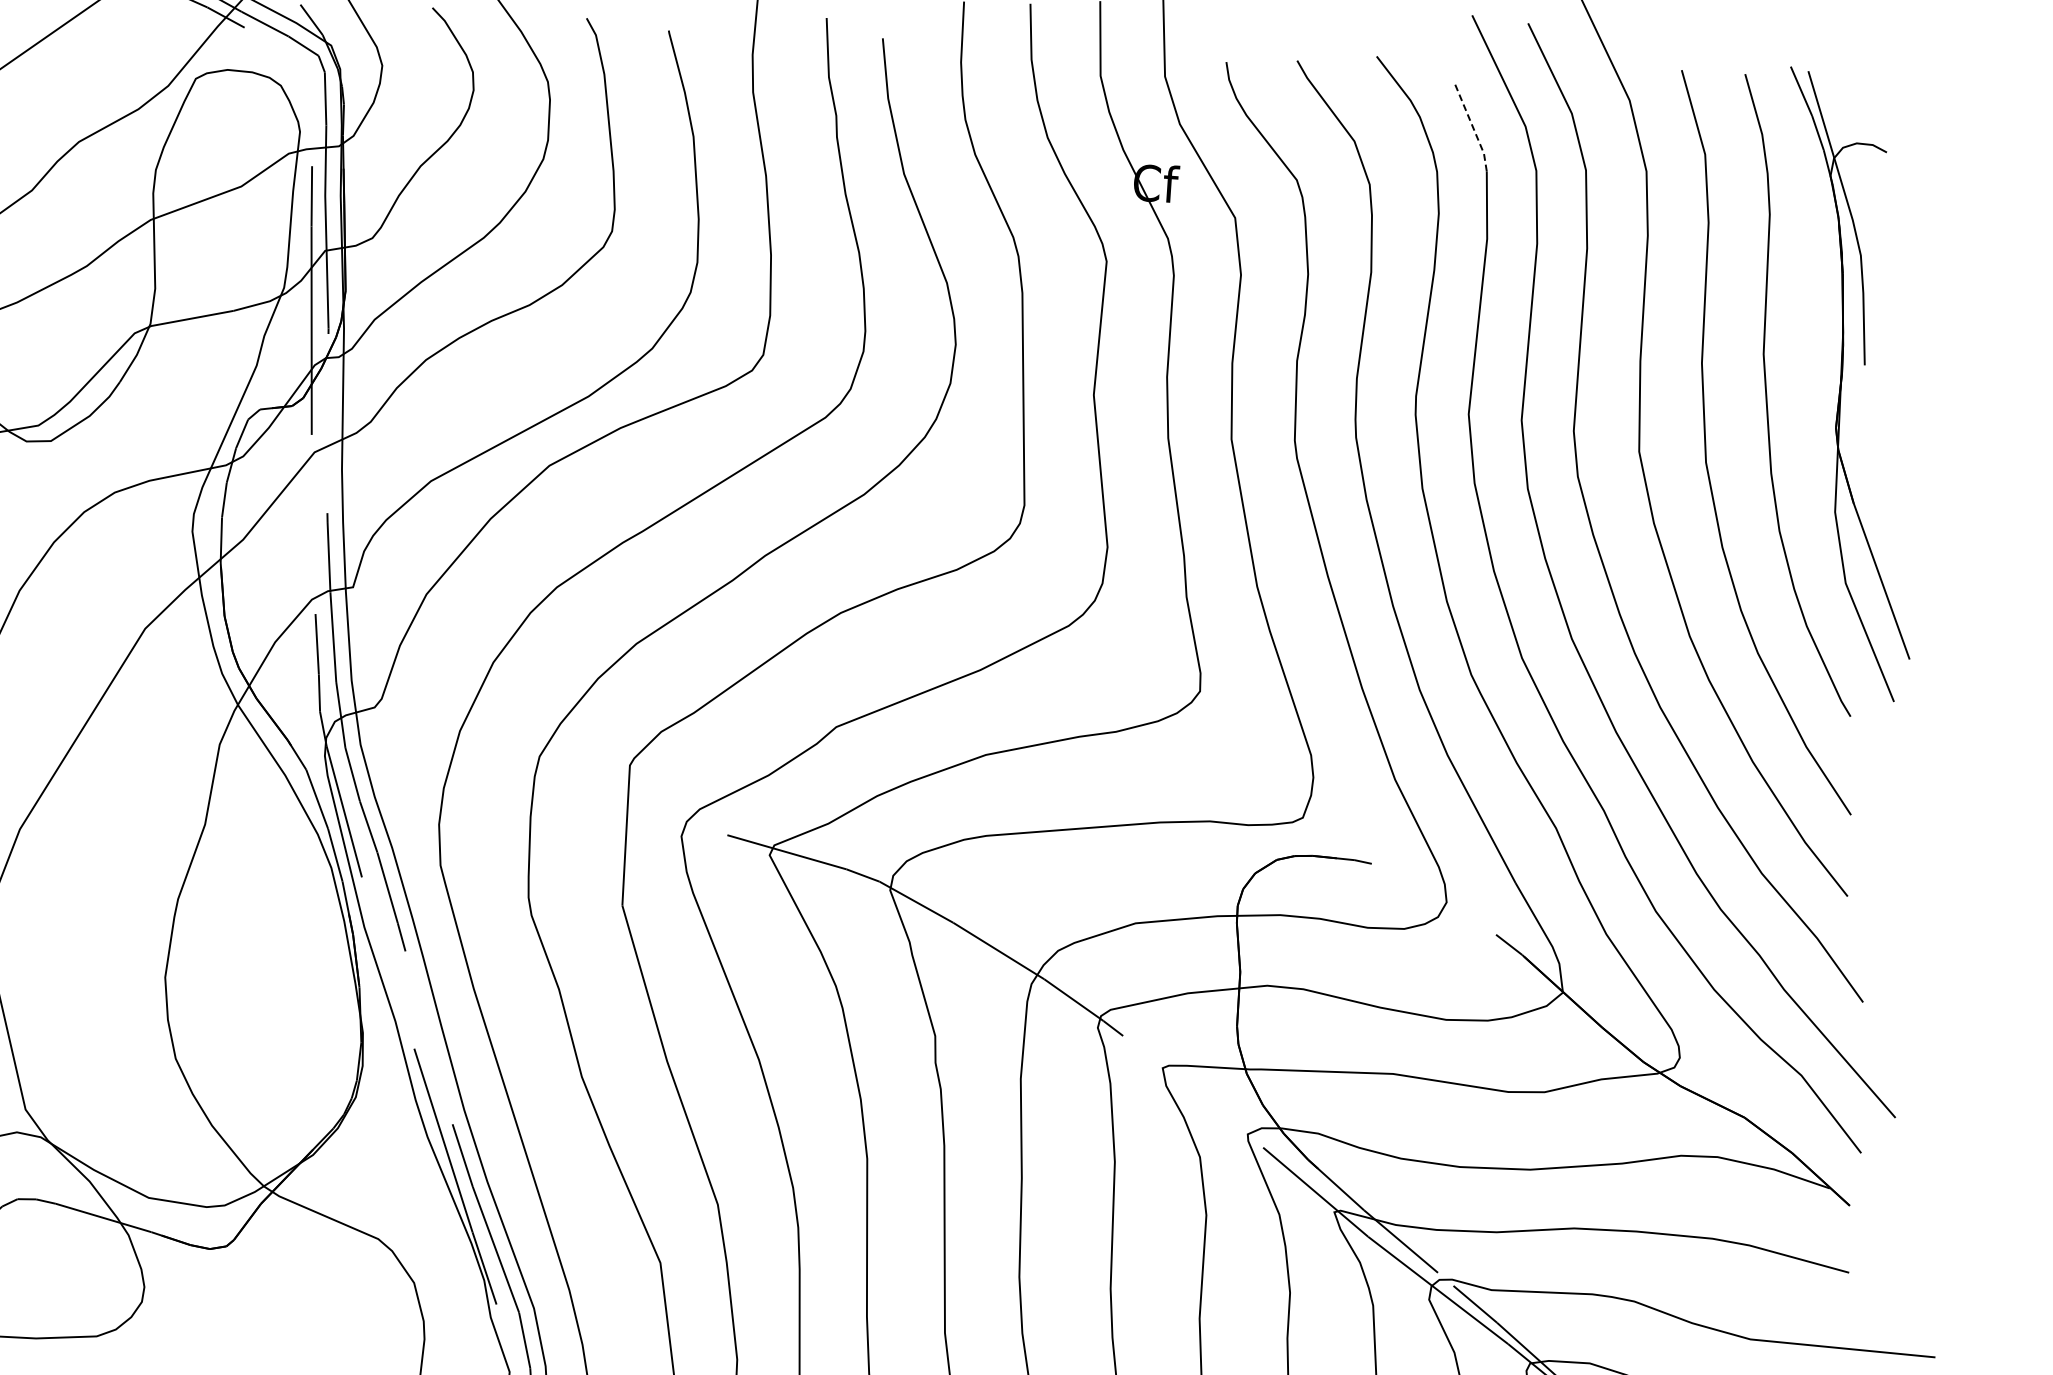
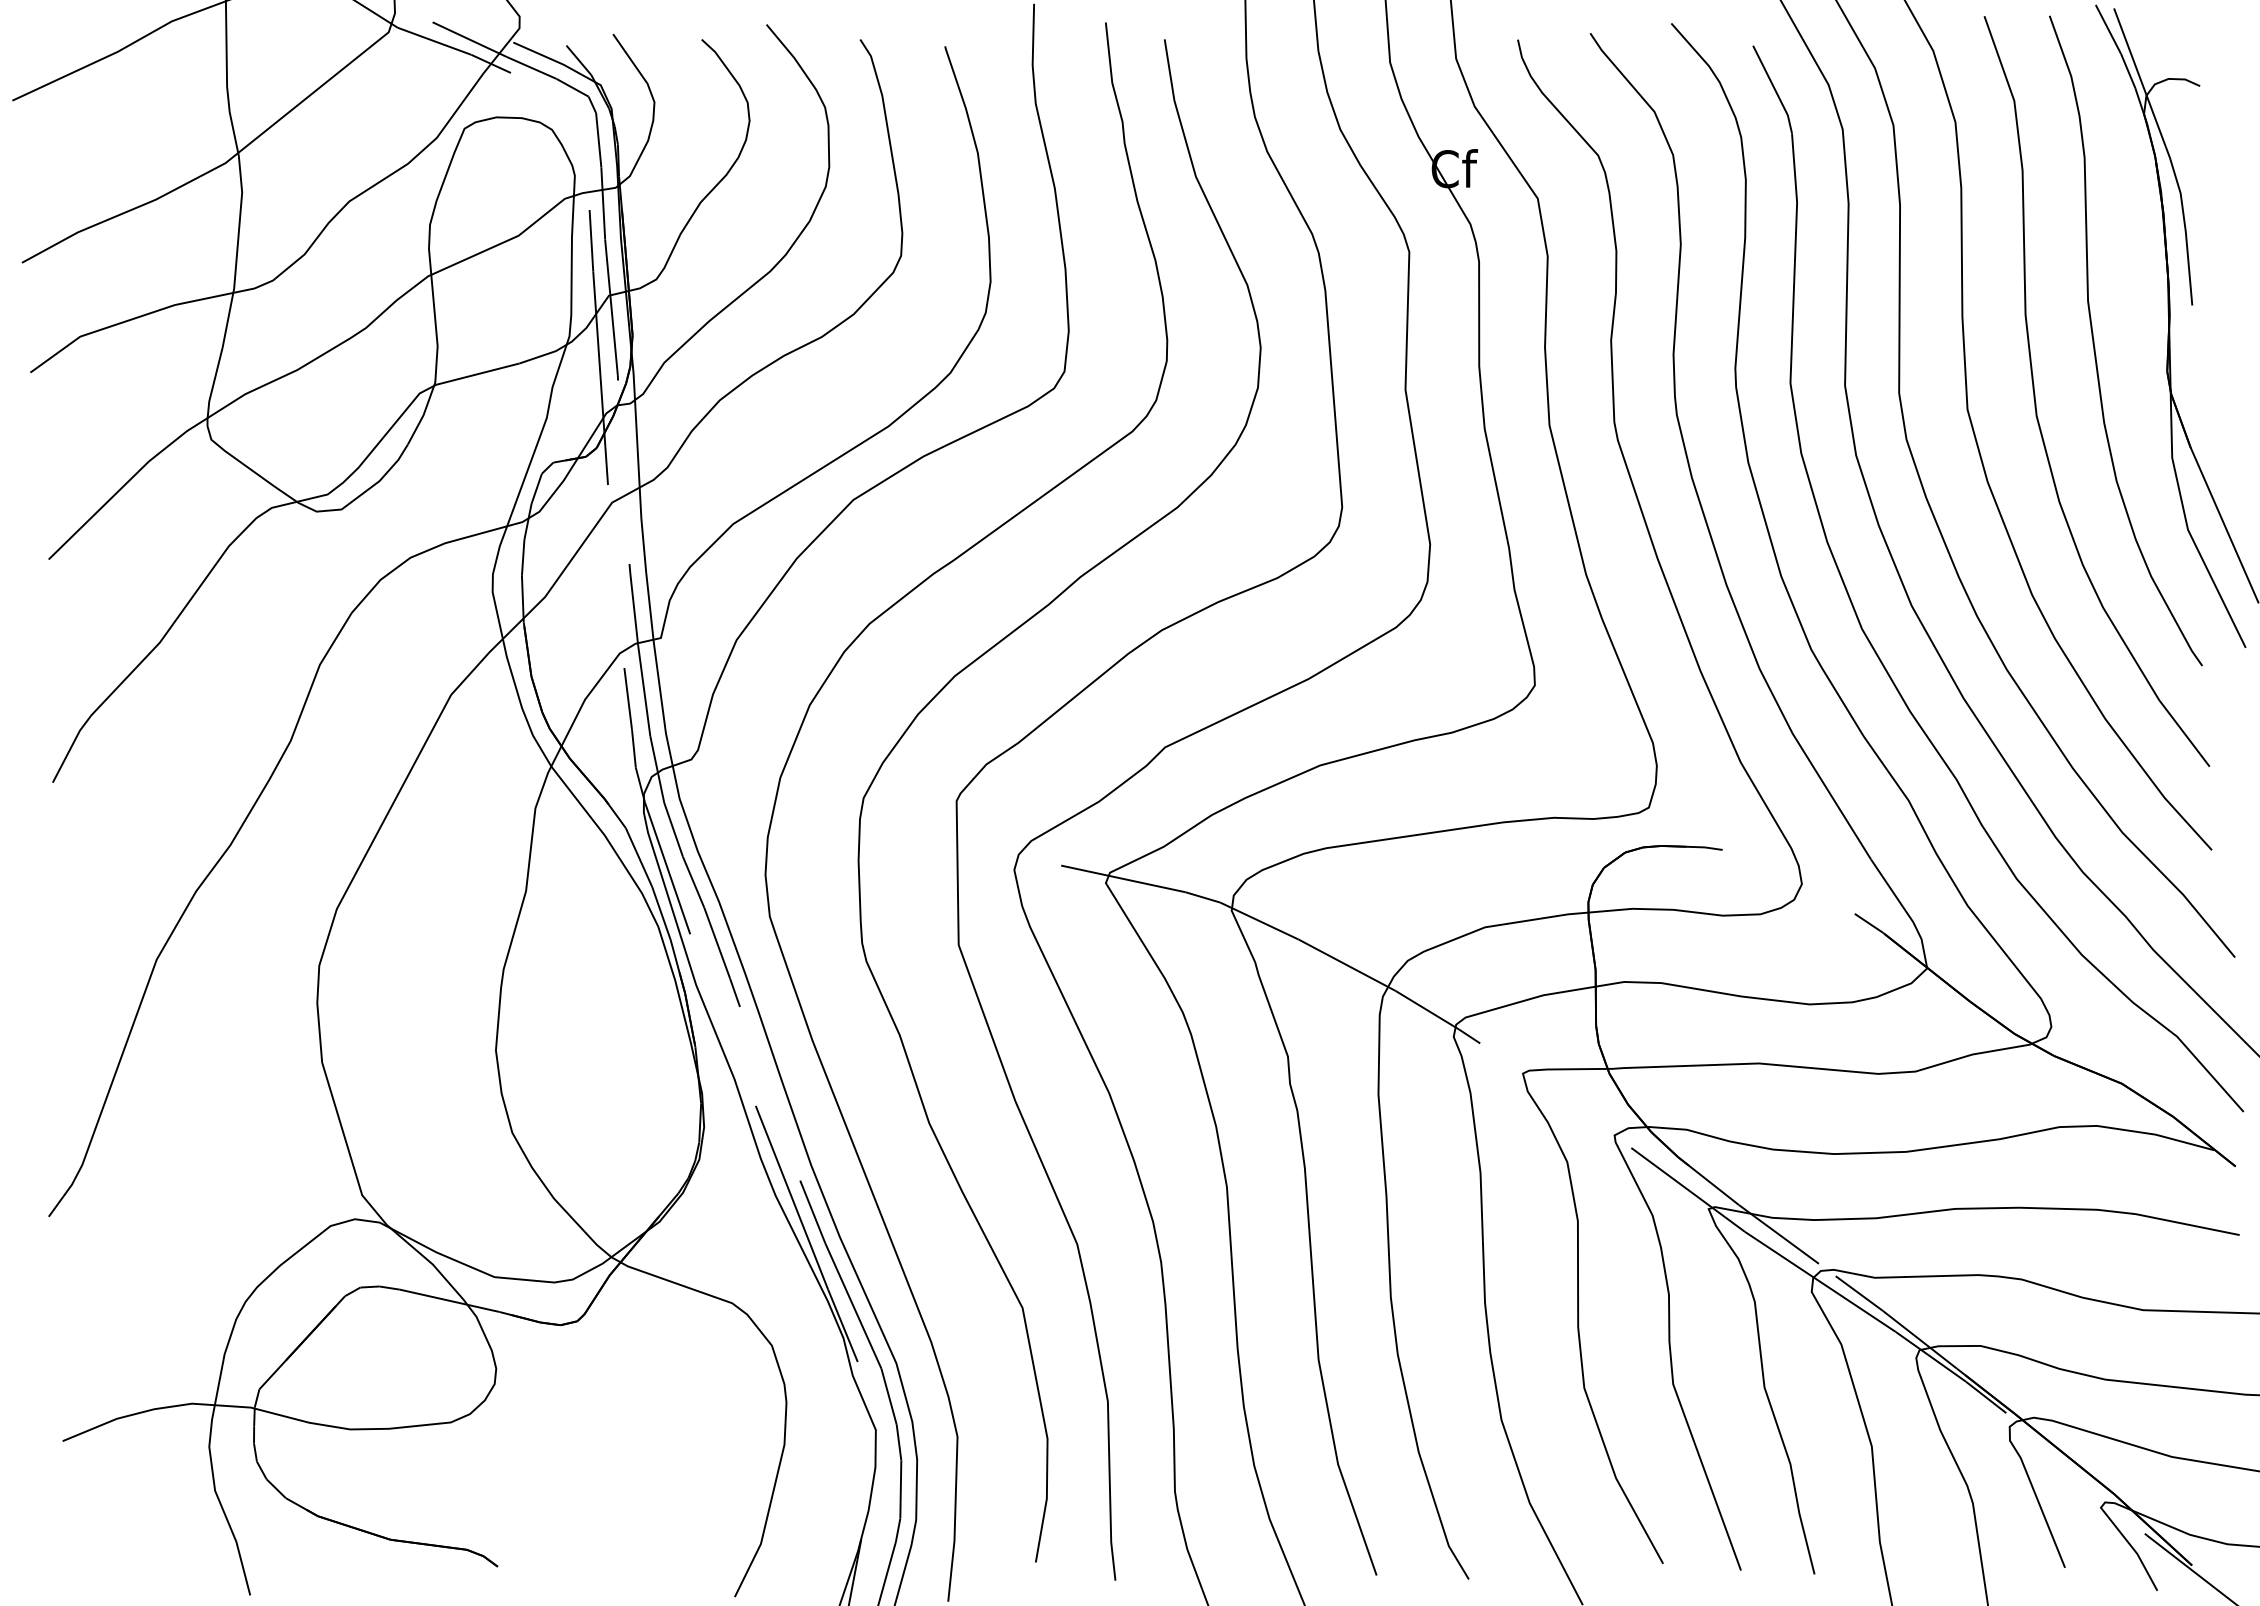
line: (1472, 127) -> (1774, 89), dashed -> solid

